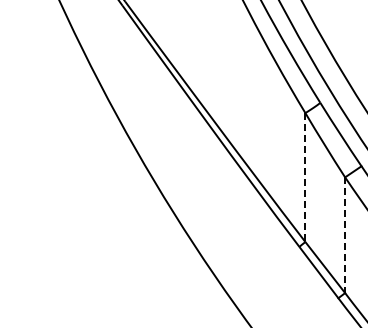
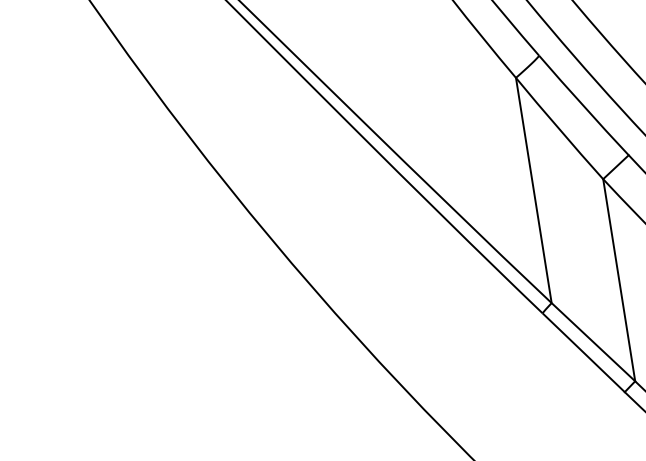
line: (305, 178) -> (534, 192), dashed -> solid
line: (345, 235) -> (619, 280), dashed -> solid

